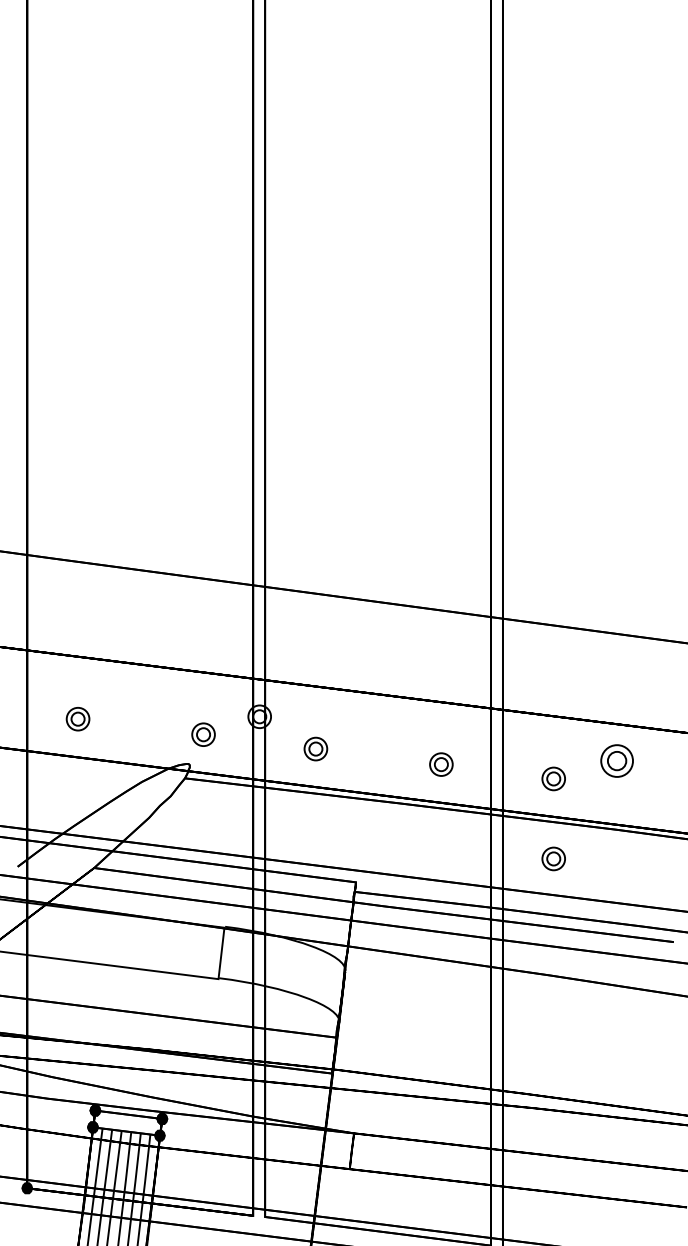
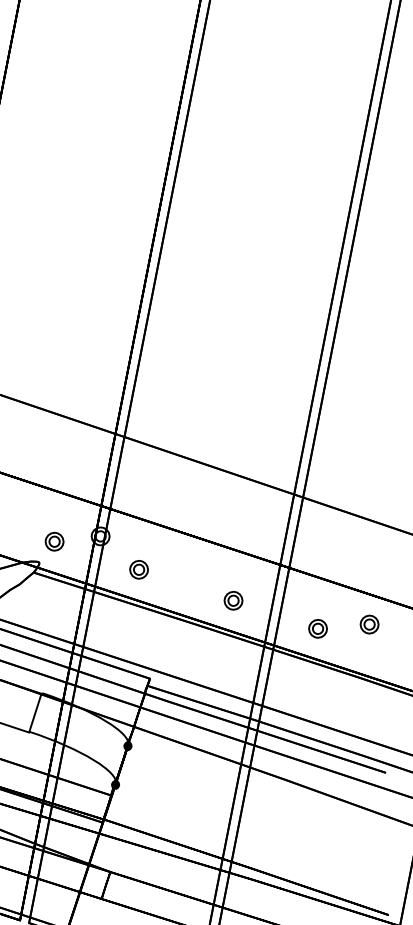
part: (616, 760) -> (369, 624), size x0.71
part: (553, 858) -> (305, 690), removed
fill: (345, 971) -> (128, 745), added
fill: (339, 1023) -> (115, 785), added

